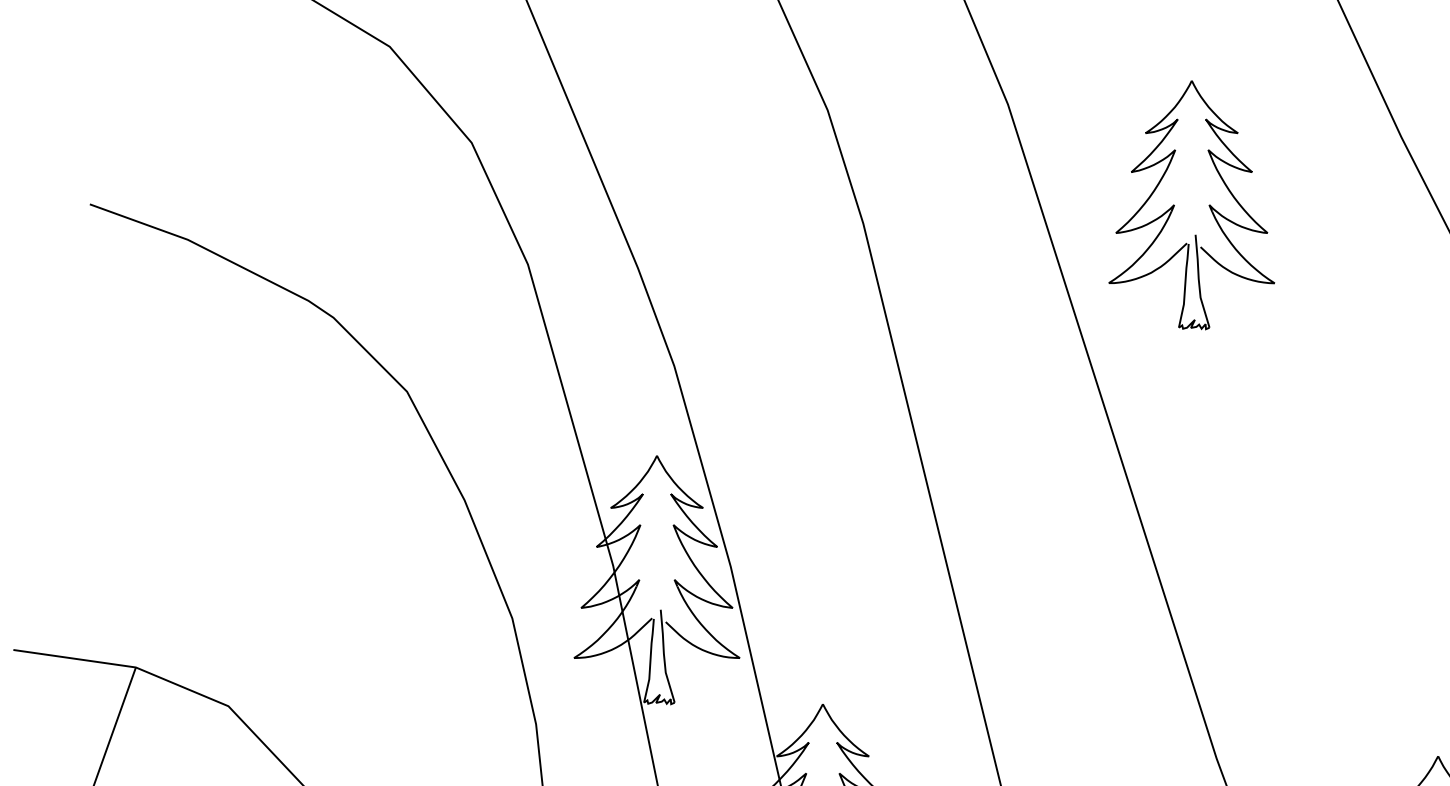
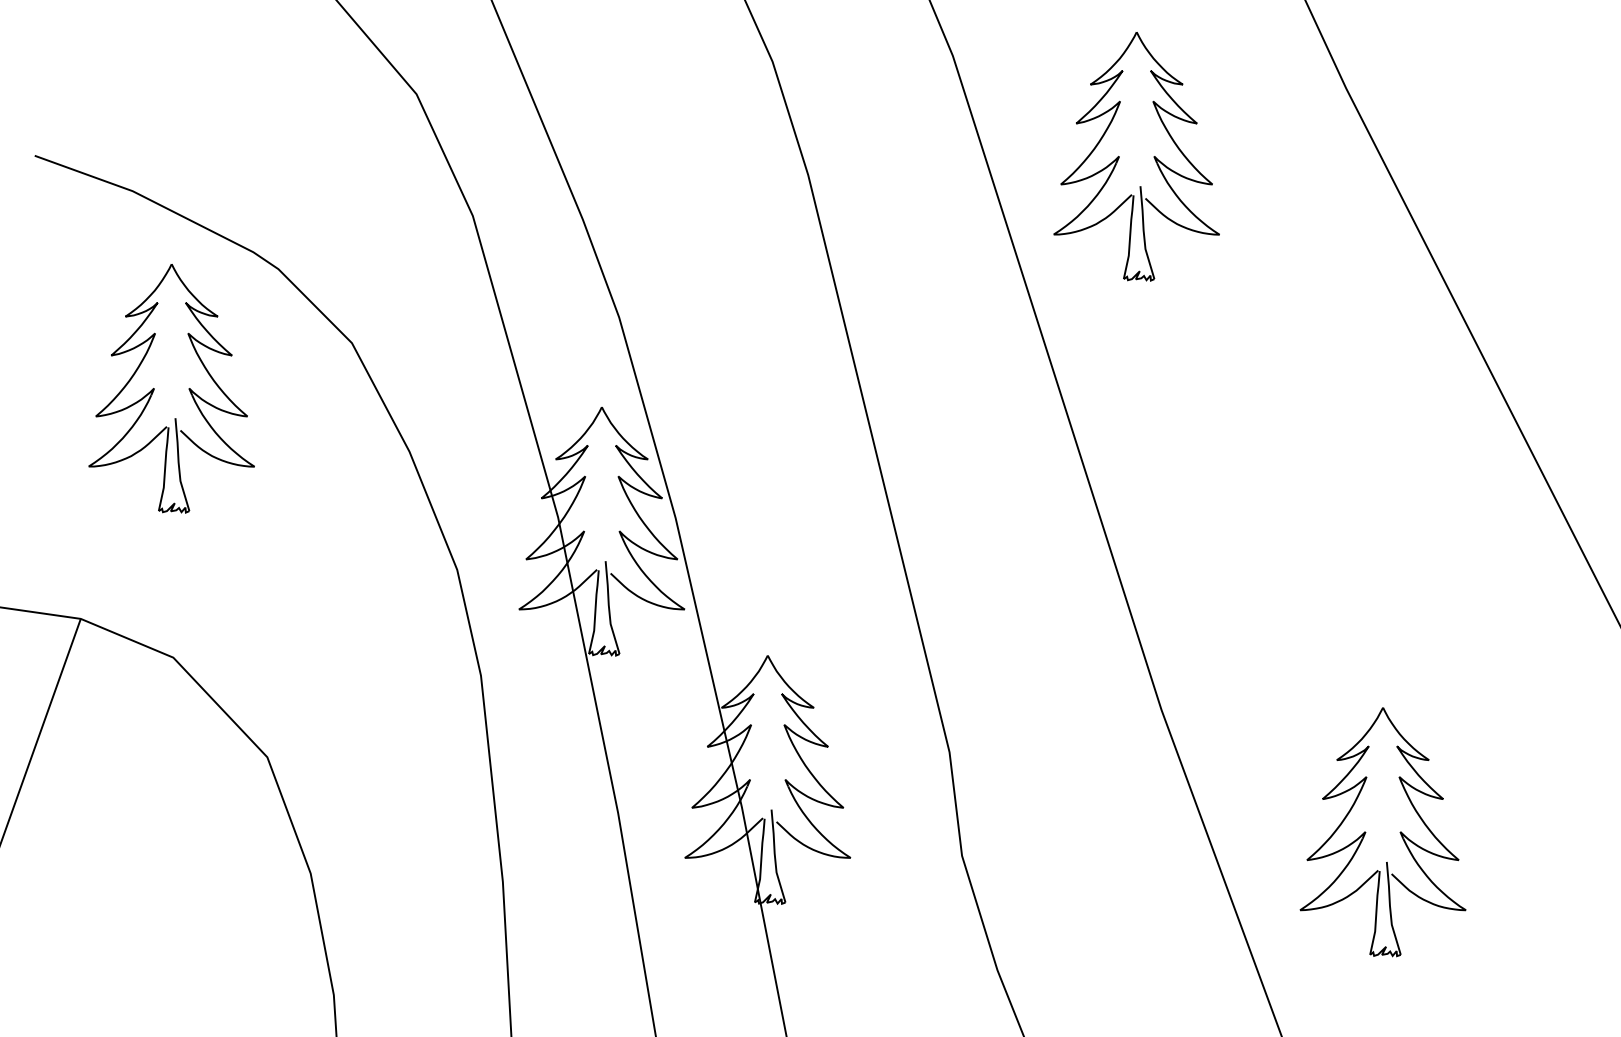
part: (209, 437) -> (154, 388), added

